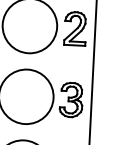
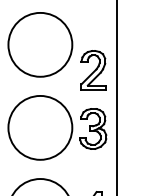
part: (75, 28) -> (93, 70), moved

